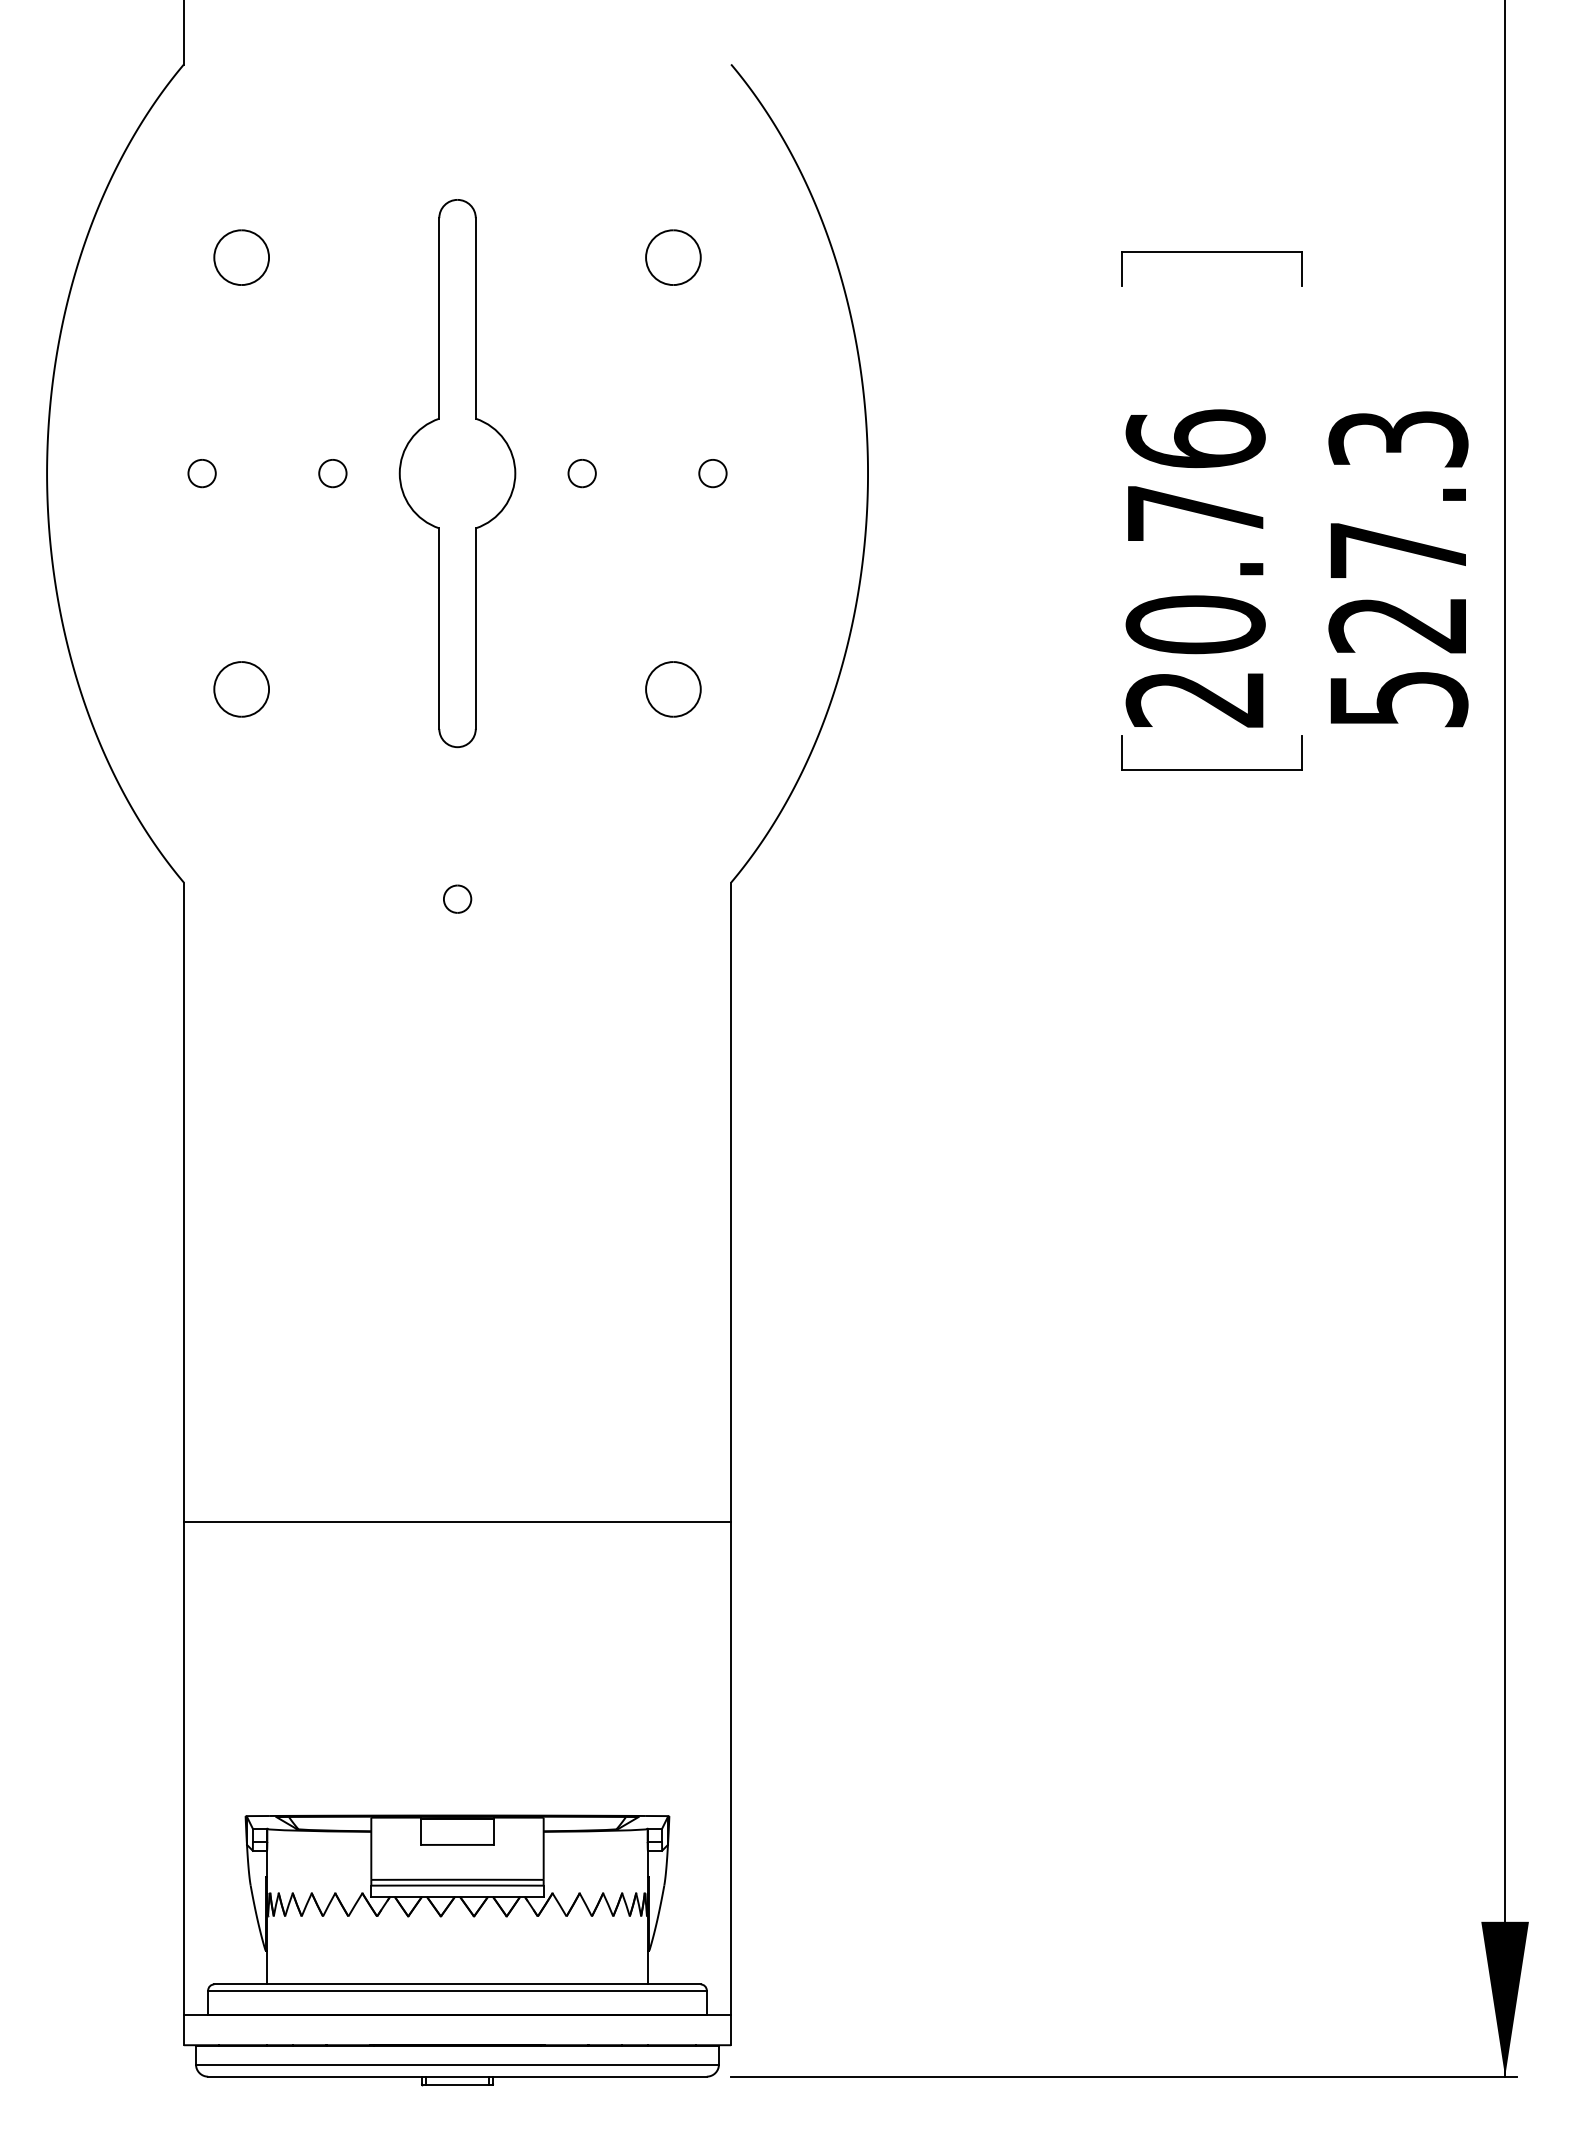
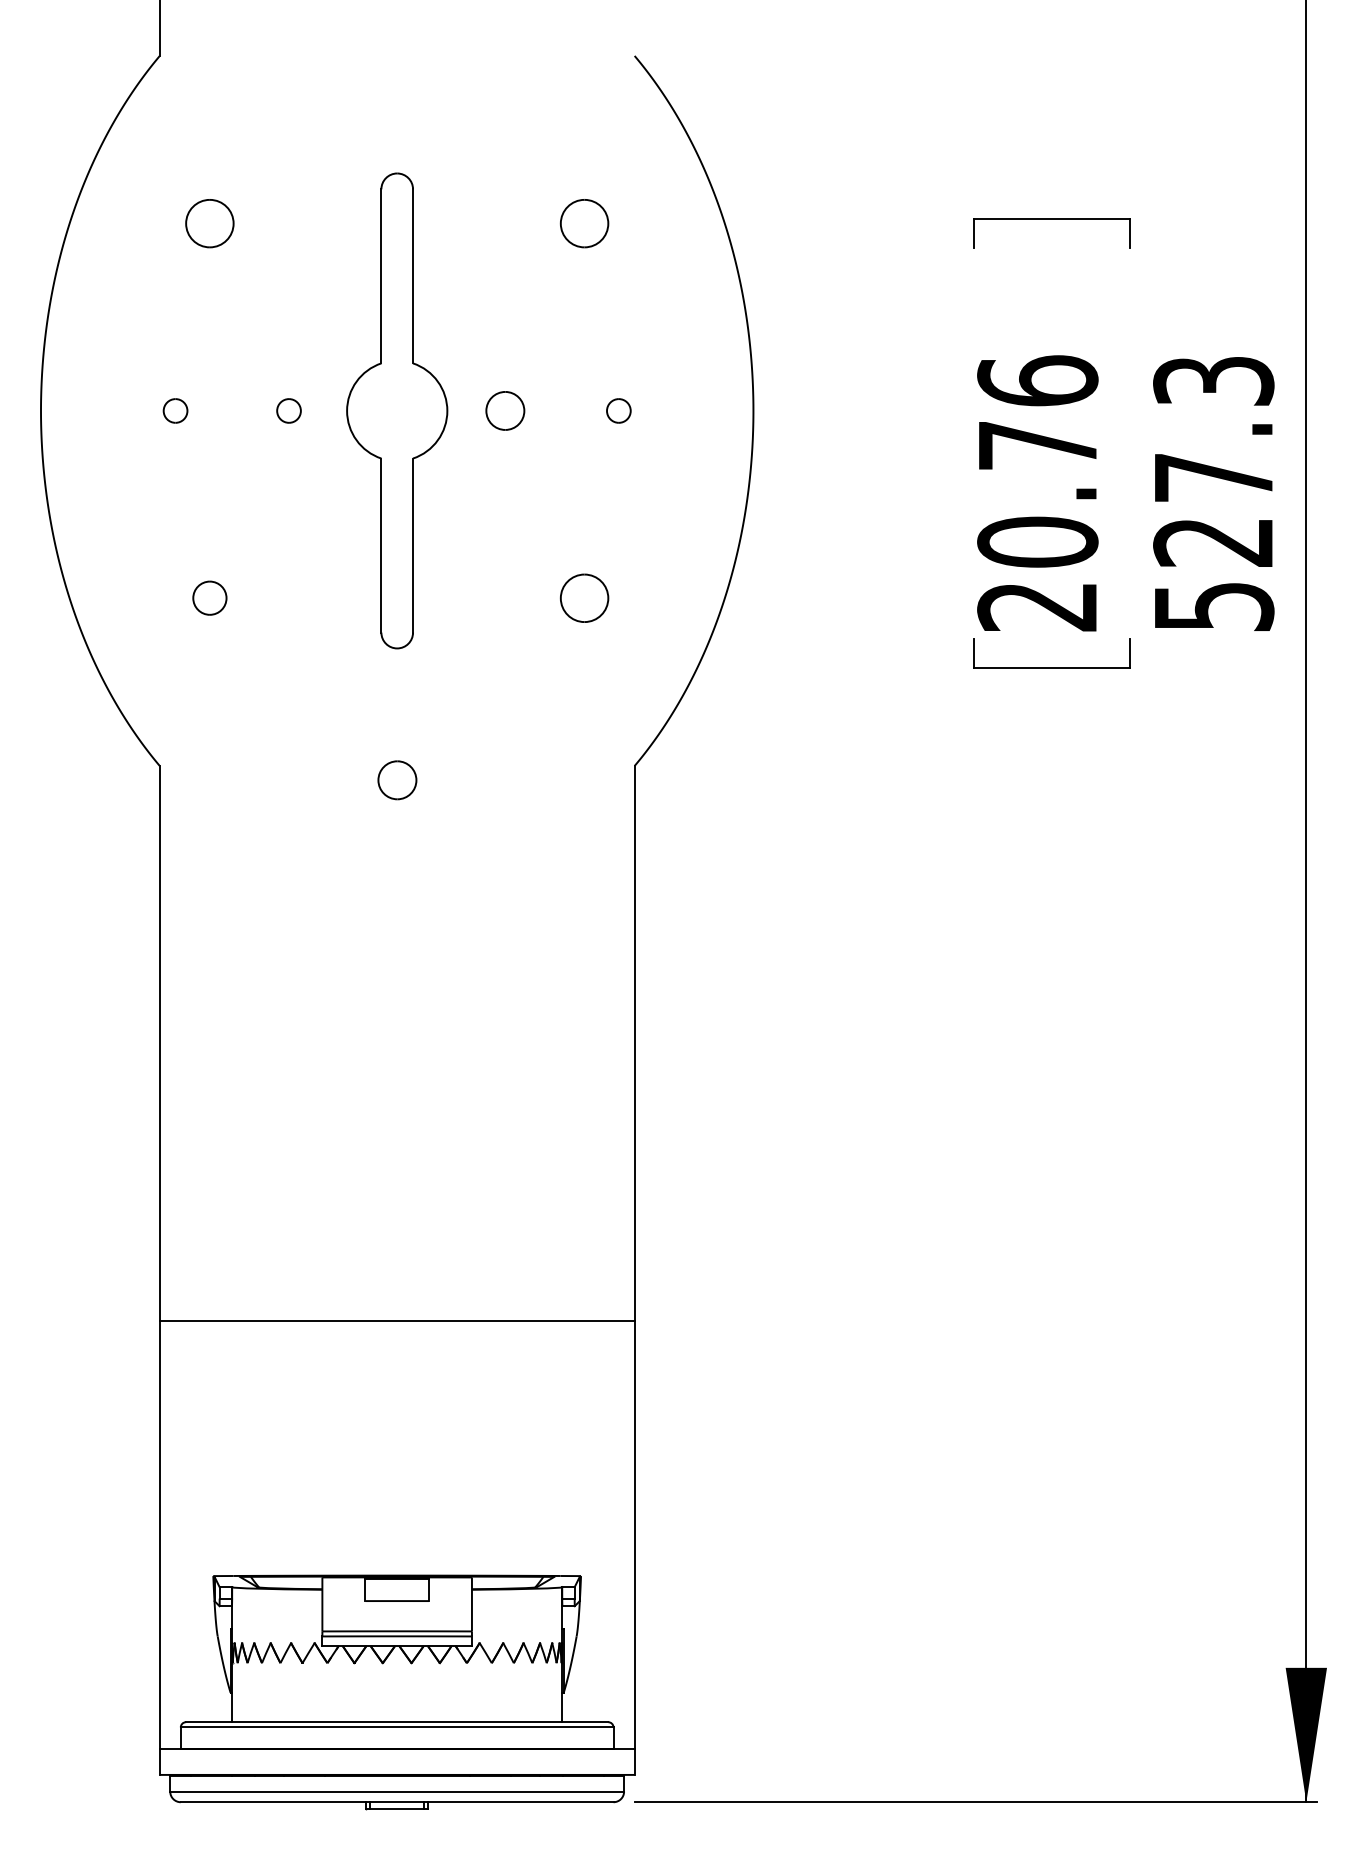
part: (582, 472) -> (505, 410), size x1.6
part: (241, 688) -> (209, 597), size x0.7
part: (456, 899) -> (396, 780), size x1.6

